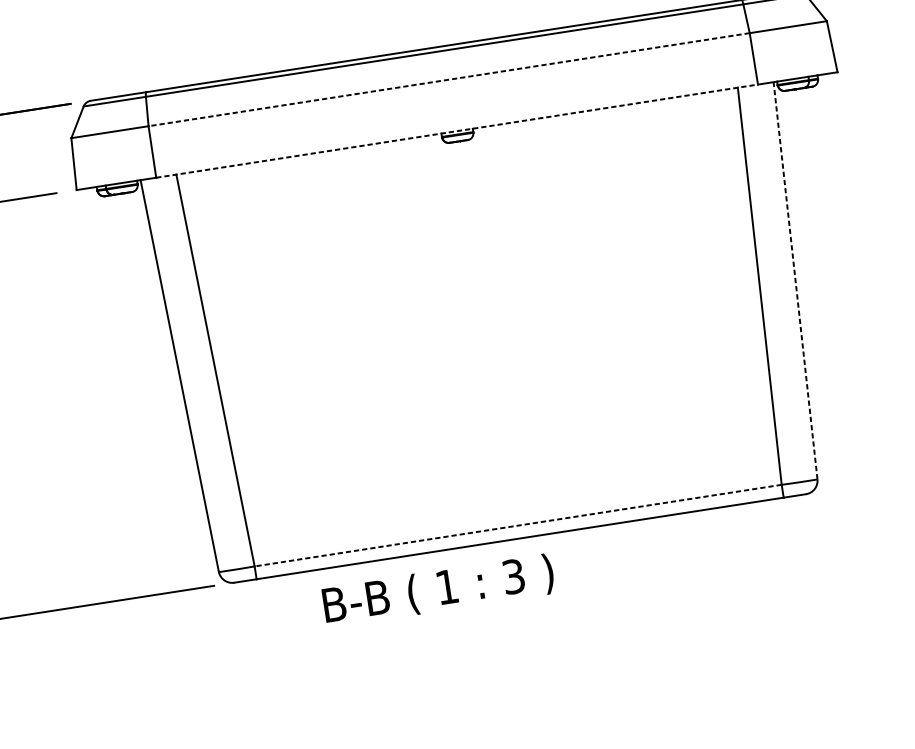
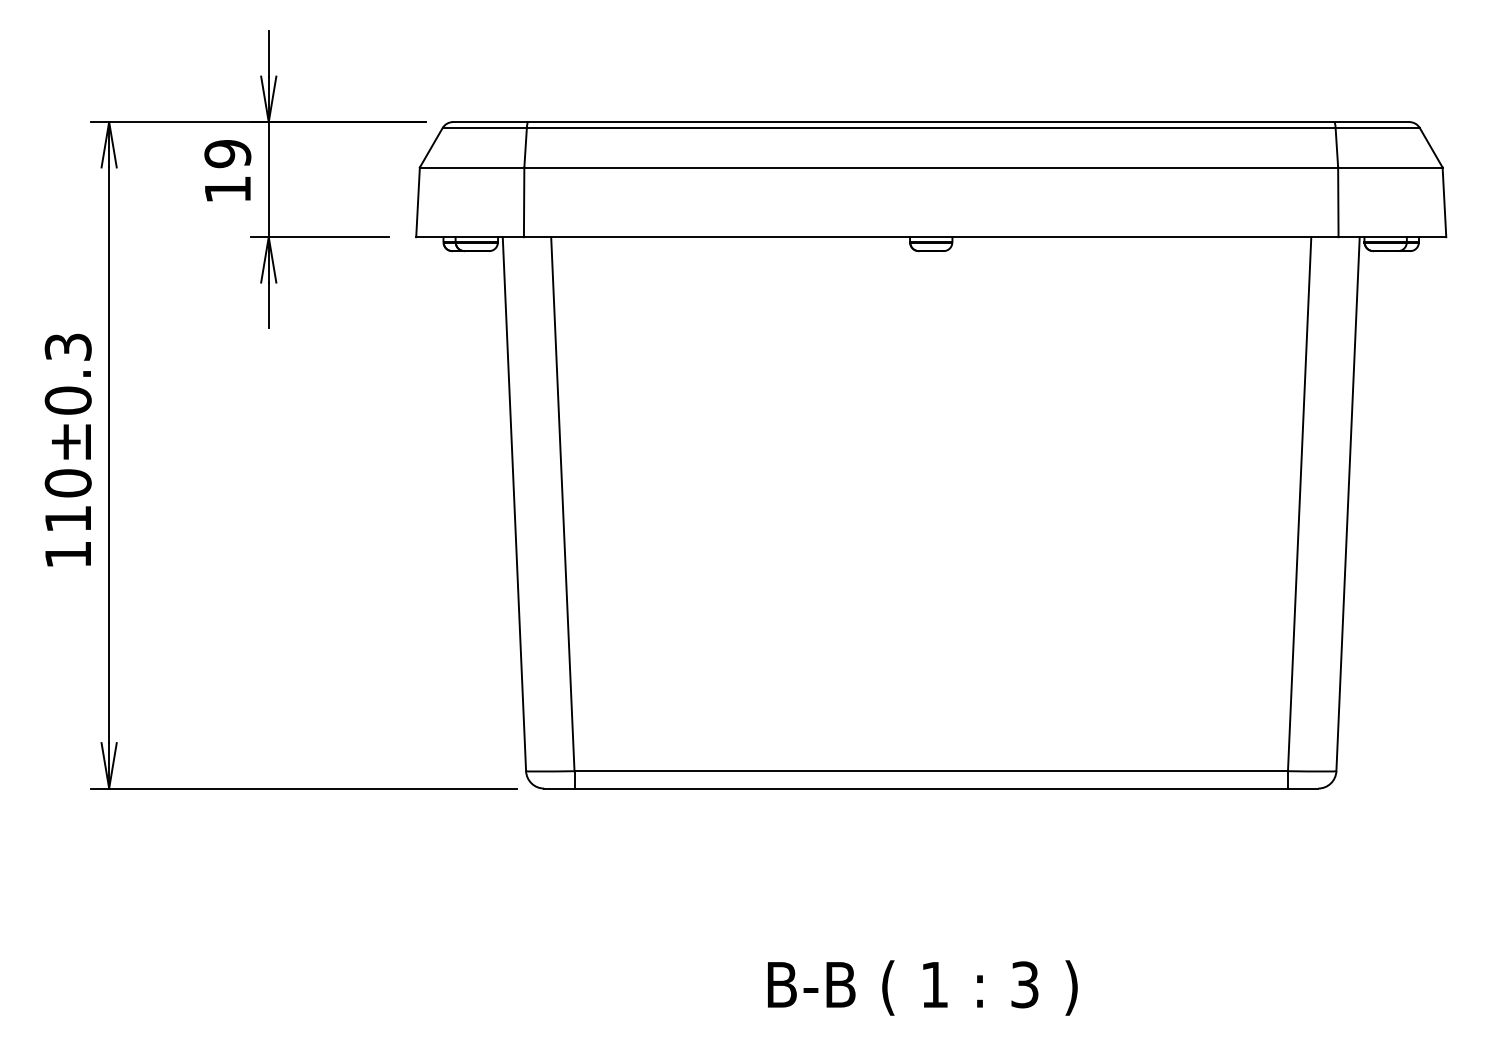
line: (449, 79) -> (931, 167), dashed -> solid
line: (457, 131) -> (931, 237), dashed -> solid
line: (795, 280) -> (1348, 503), dashed -> solid
line: (518, 525) -> (931, 771), dashed -> solid
text: (438, 590) -> (922, 987), moved

